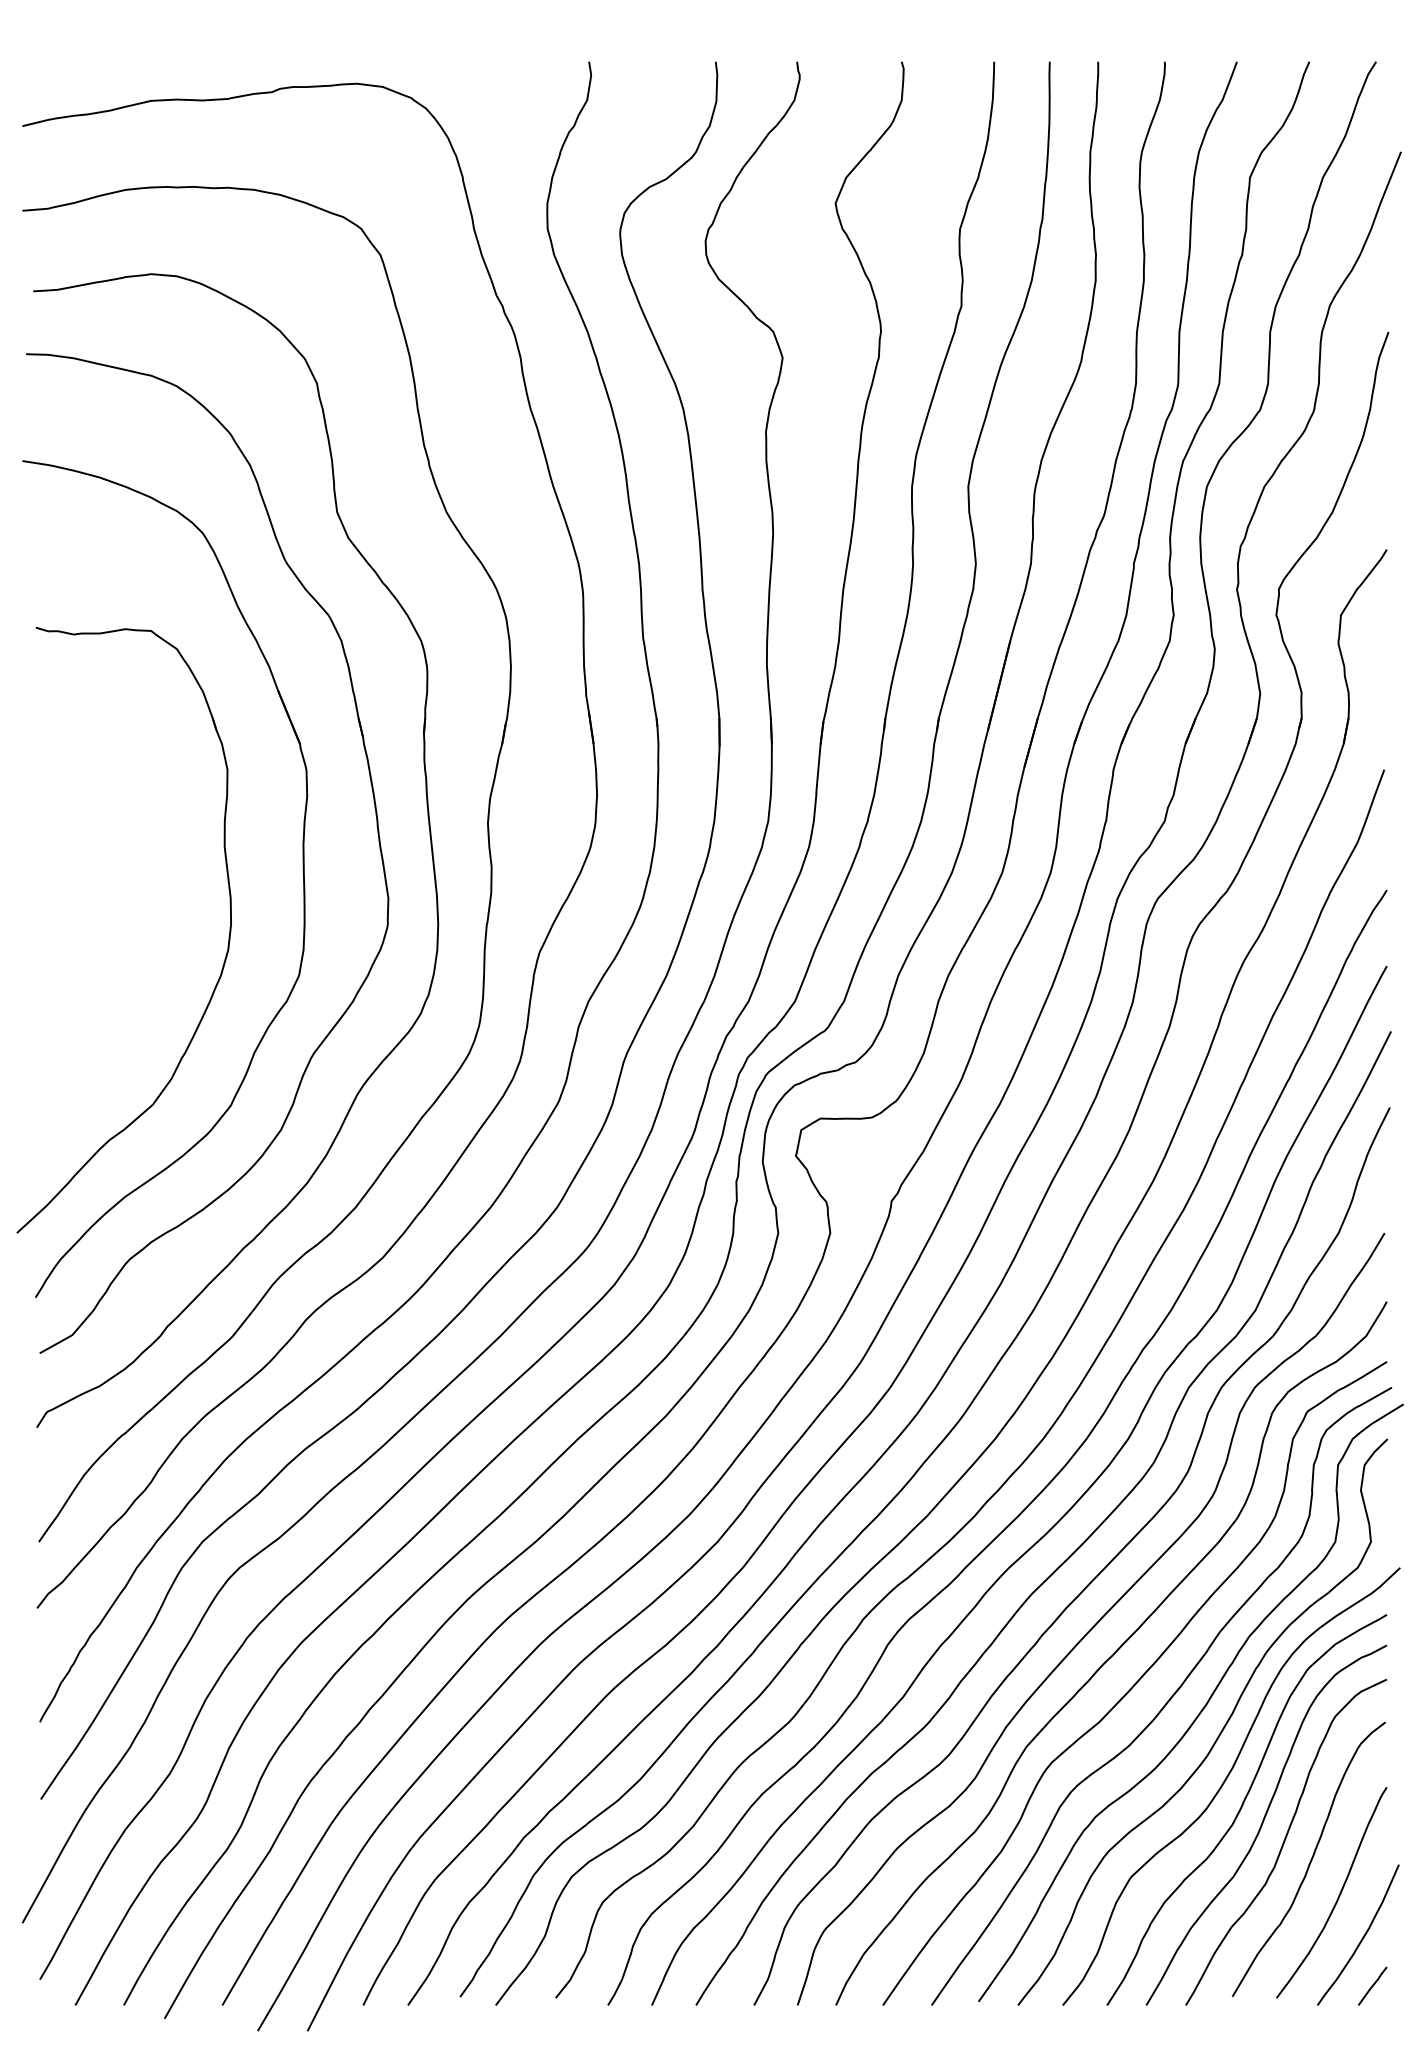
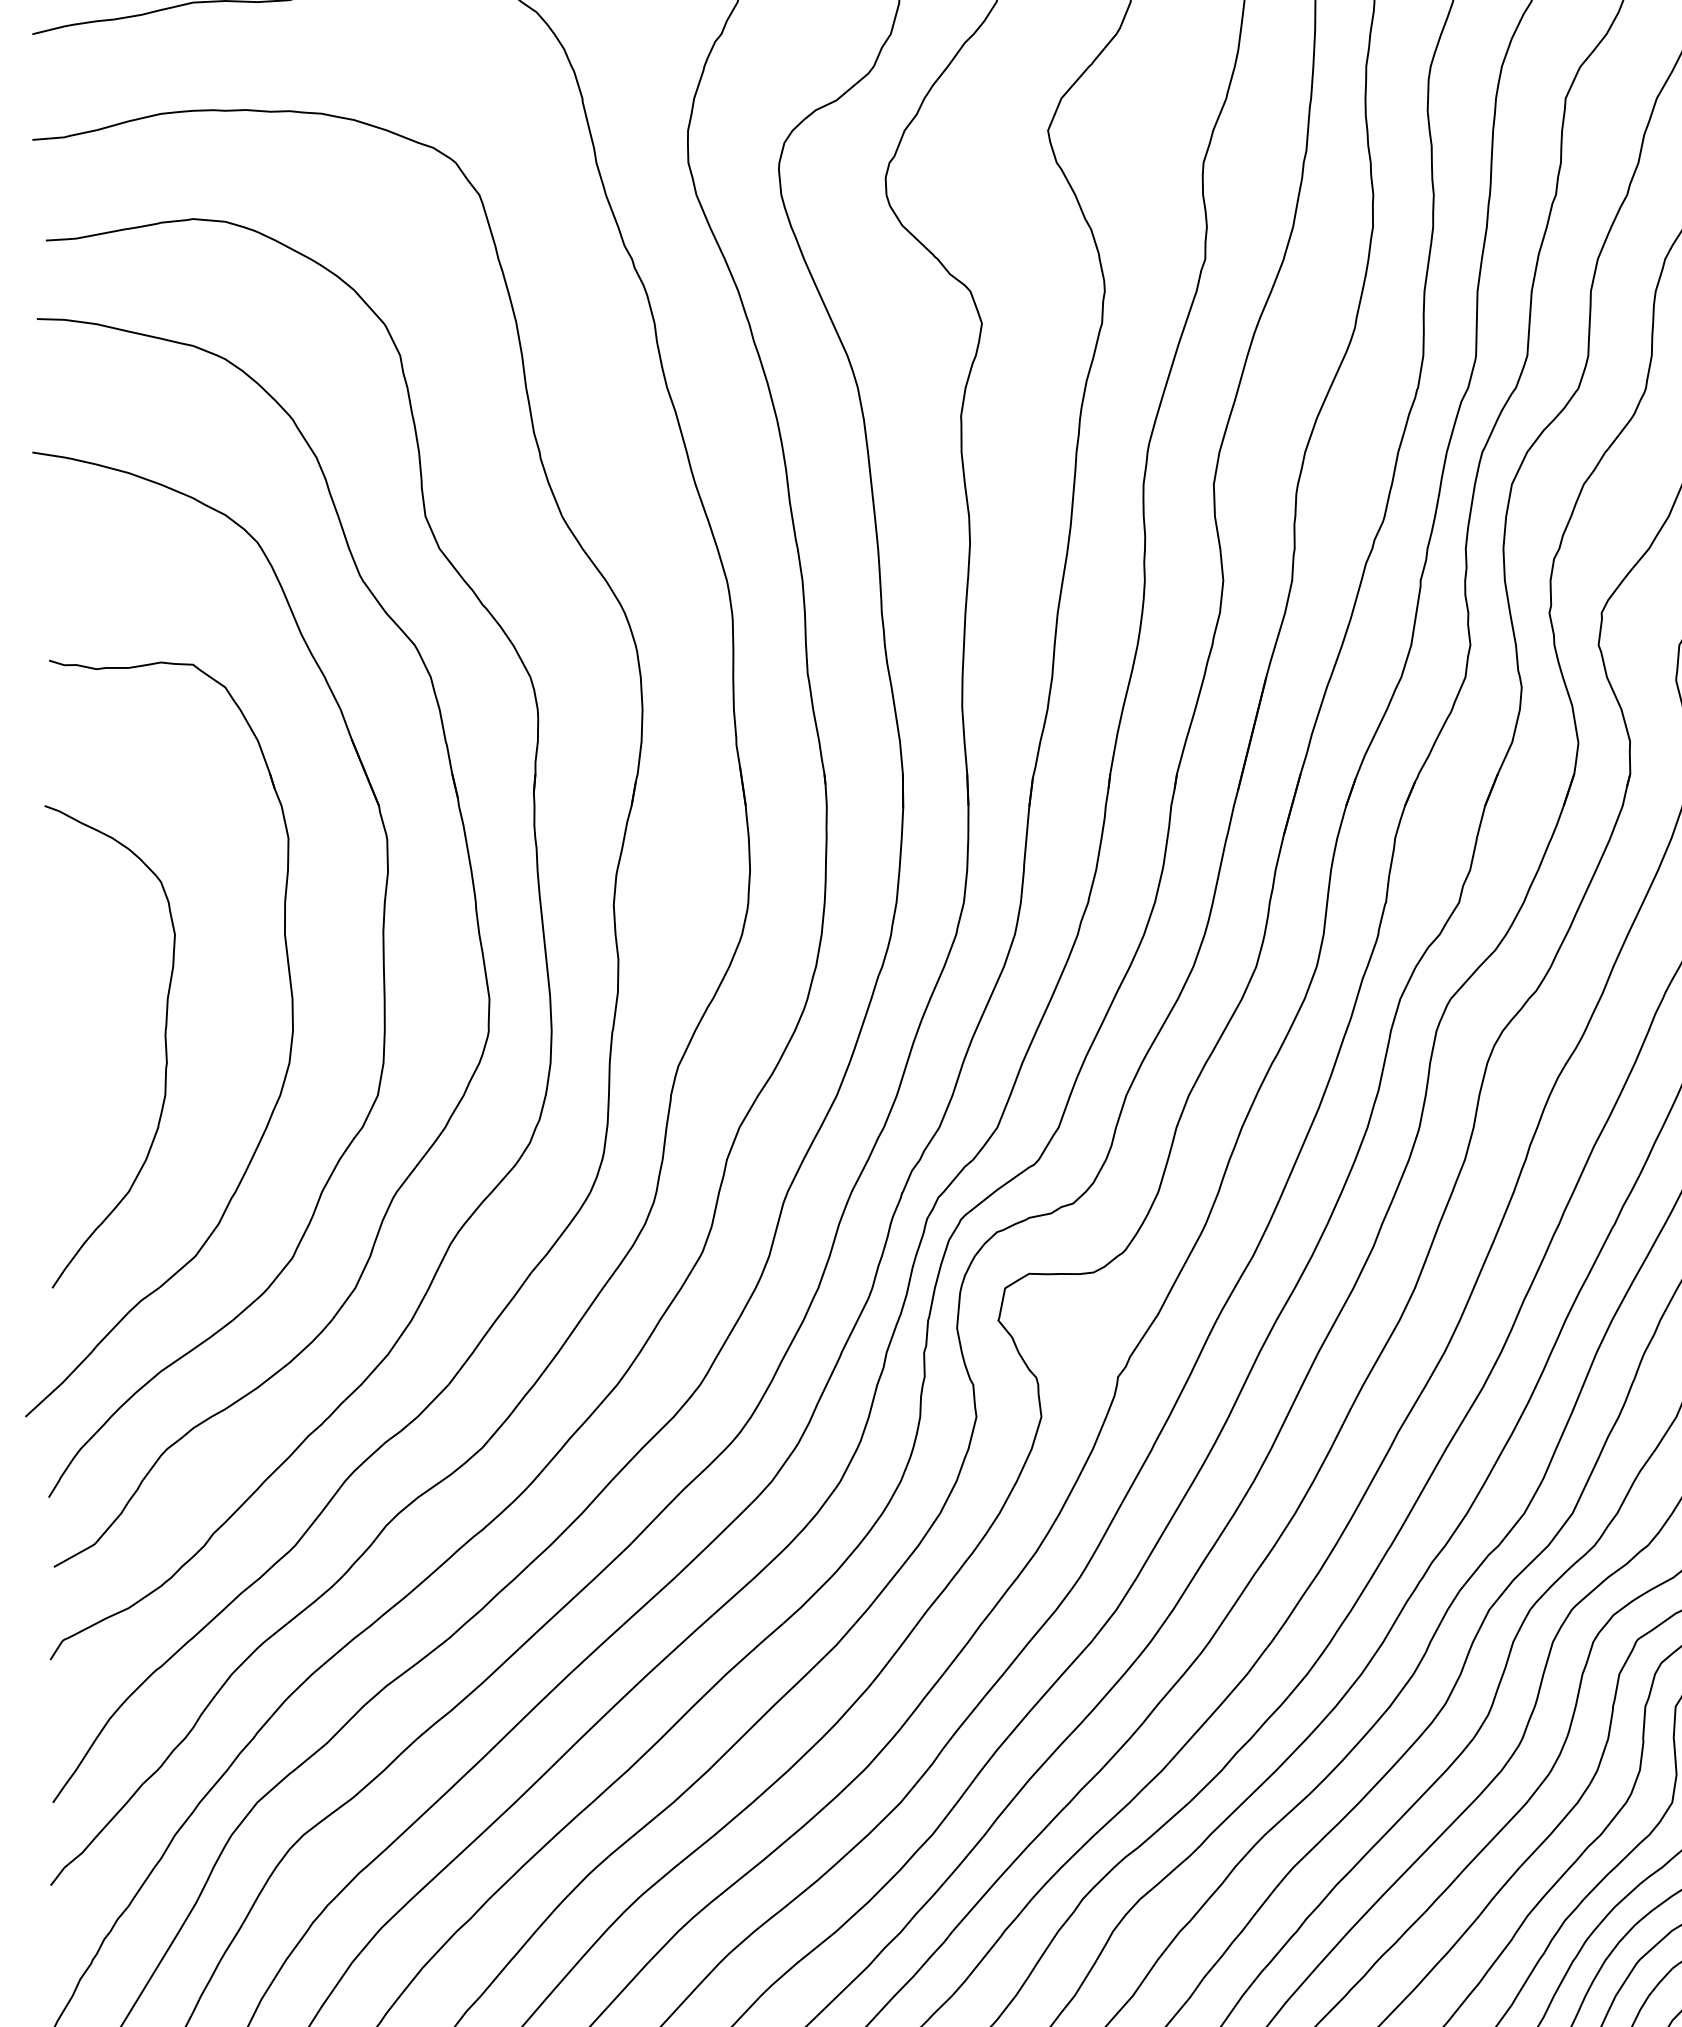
curve: (128, 936) -> (164, 1046), added

